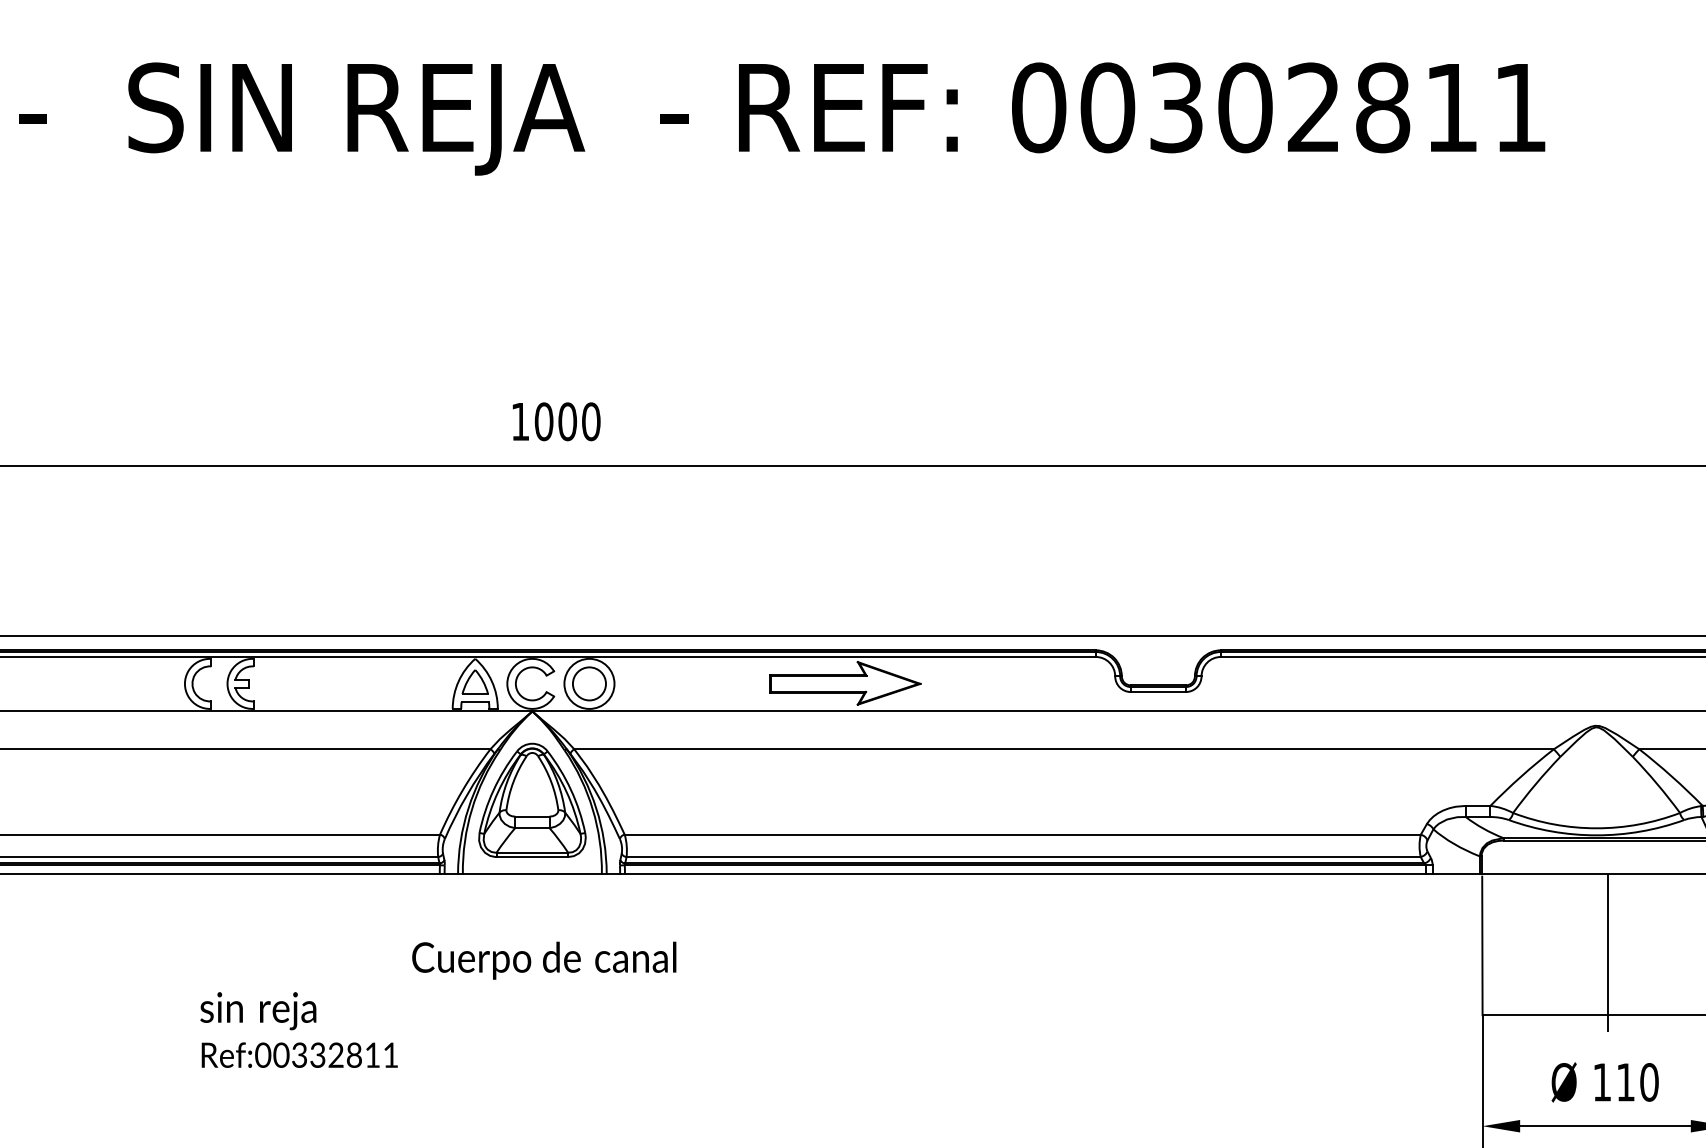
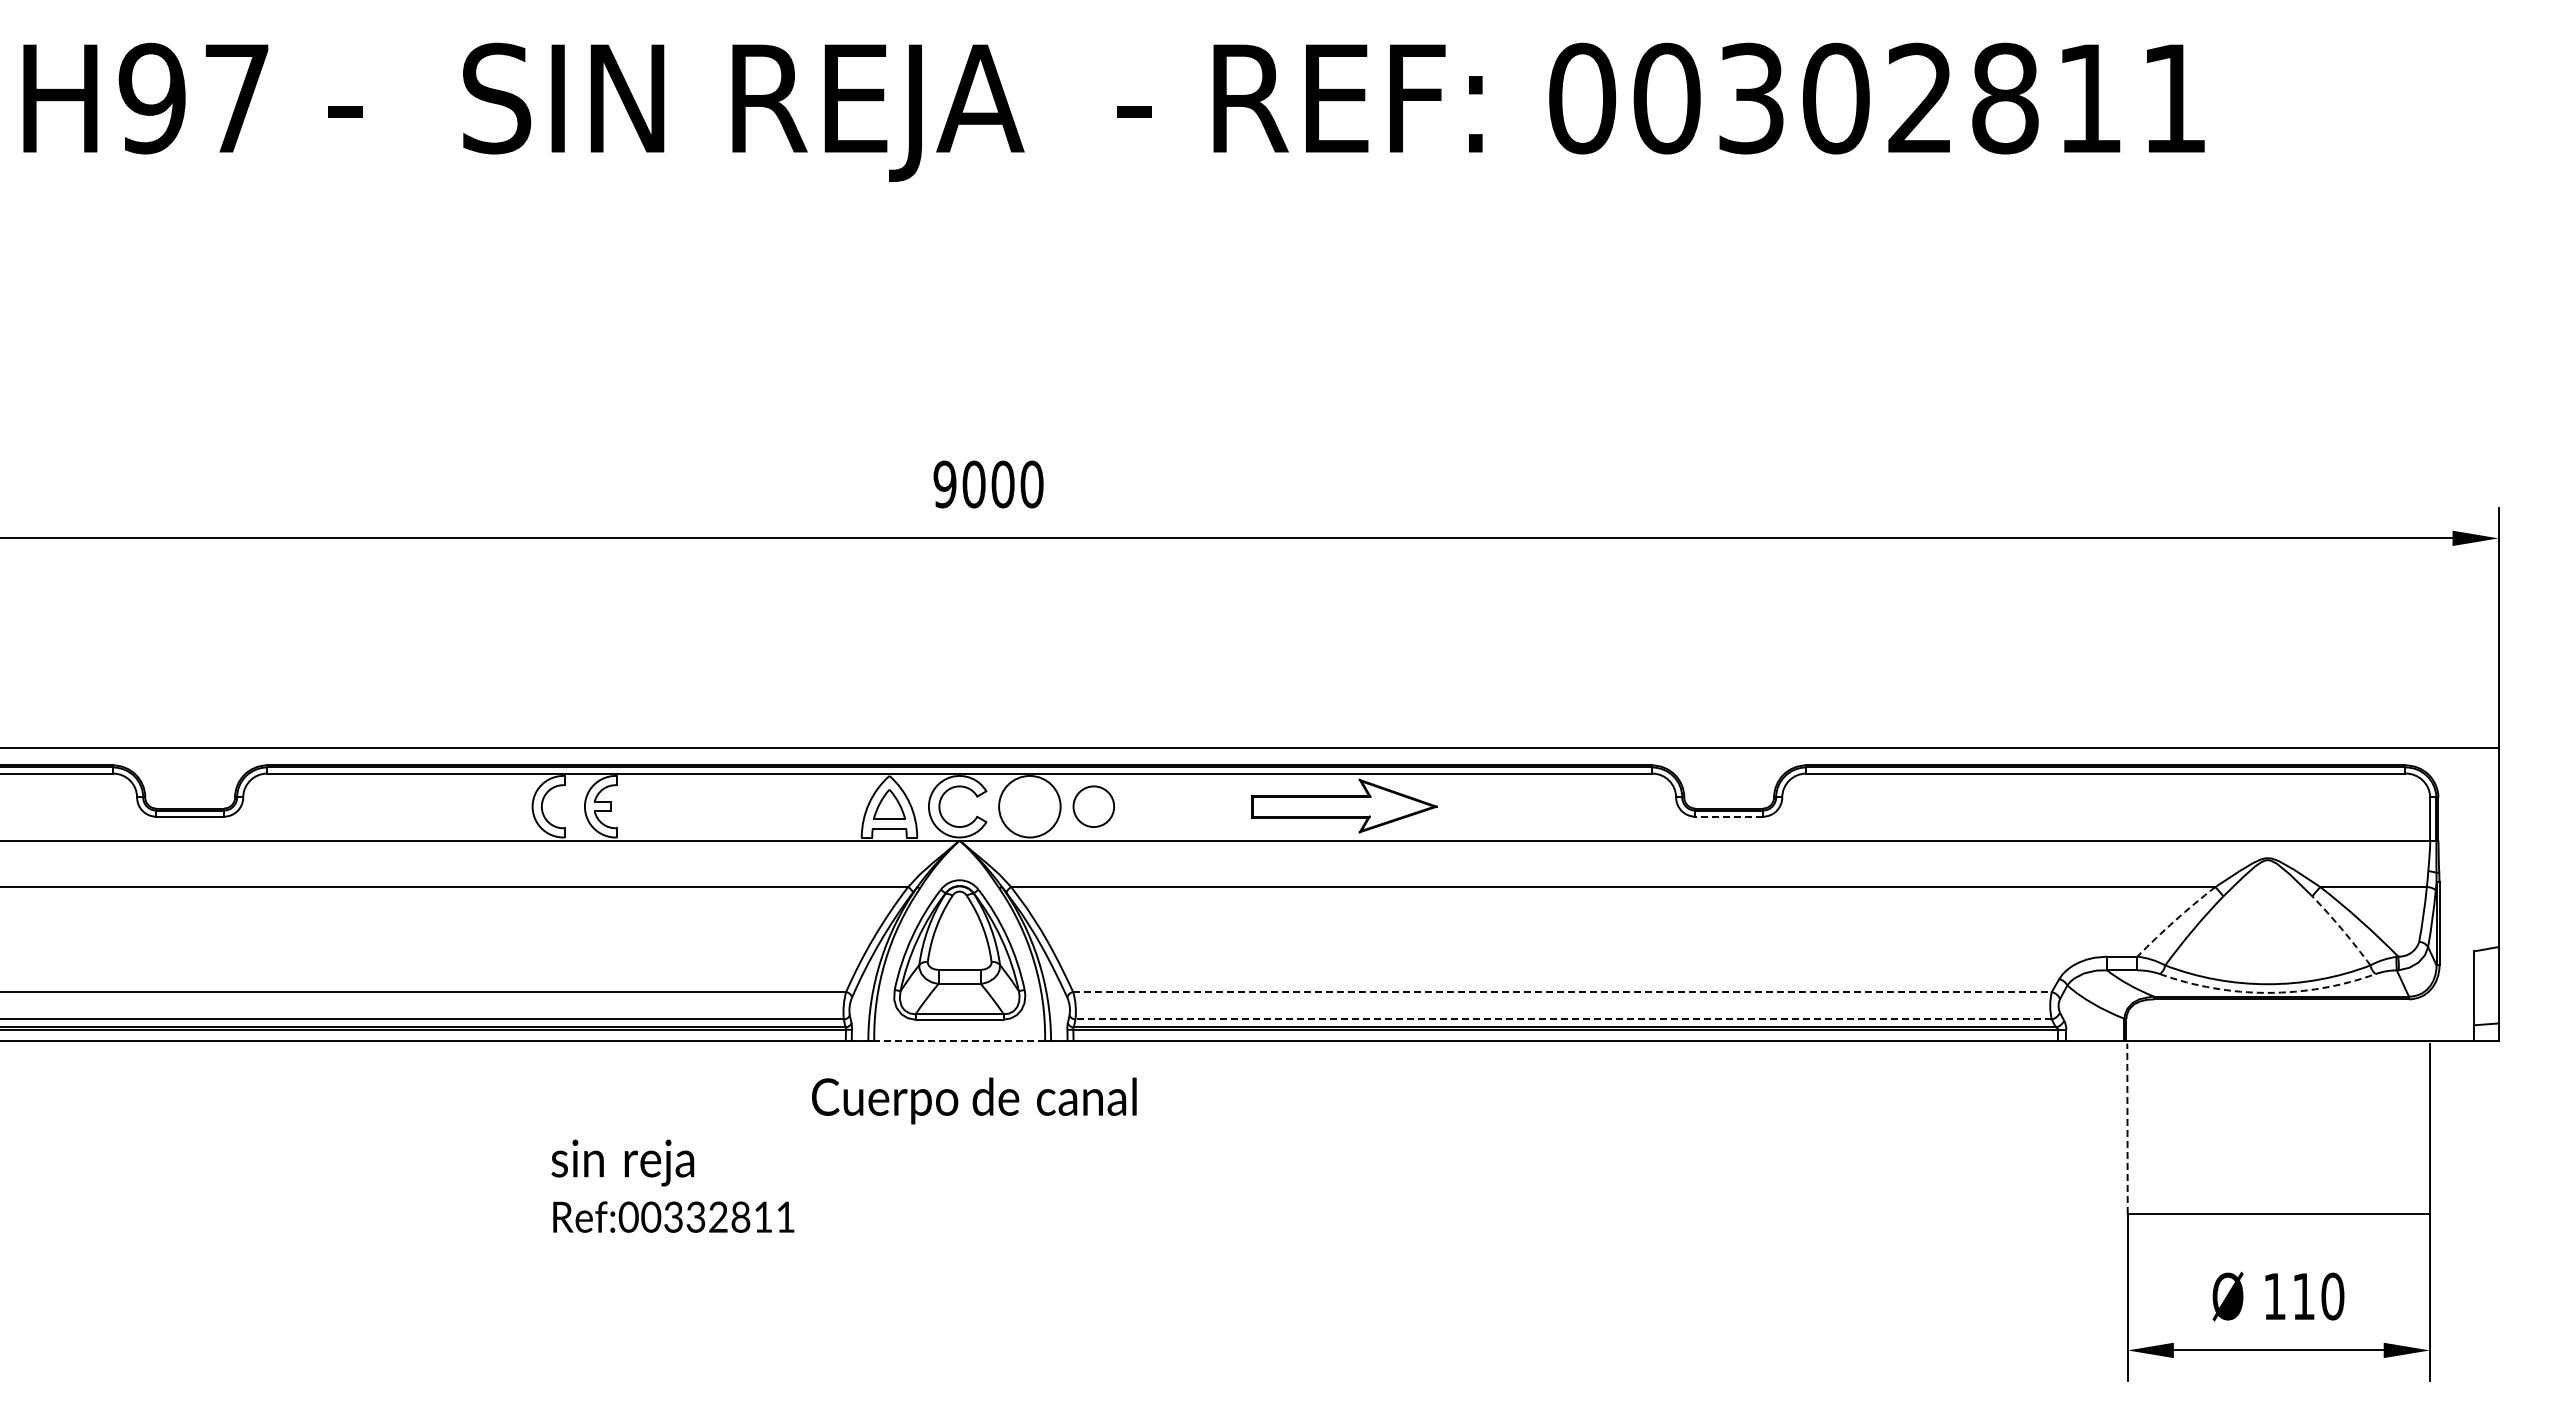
text: (520, 421) -> (944, 484), 1000 -> 9000
circle: (589, 683) -> (1093, 806), moved
line: (1158, 691) -> (1729, 816), solid -> dashed
arc: (1521, 776) -> (2175, 920), solid -> dashed
arc: (1657, 783) -> (2342, 929), solid -> dashed
line: (1023, 835) -> (1563, 992), solid -> dashed
arc: (1596, 835) -> (2267, 992), solid -> dashed
line: (1023, 857) -> (1563, 1019), solid -> dashed
line: (532, 874) -> (959, 1040), solid -> dashed
line: (1482, 945) -> (2127, 1128), solid -> dashed
line: (1607, 952) -> (2281, 1137), removed
text: (437, 1004) -> (843, 1154), moved

